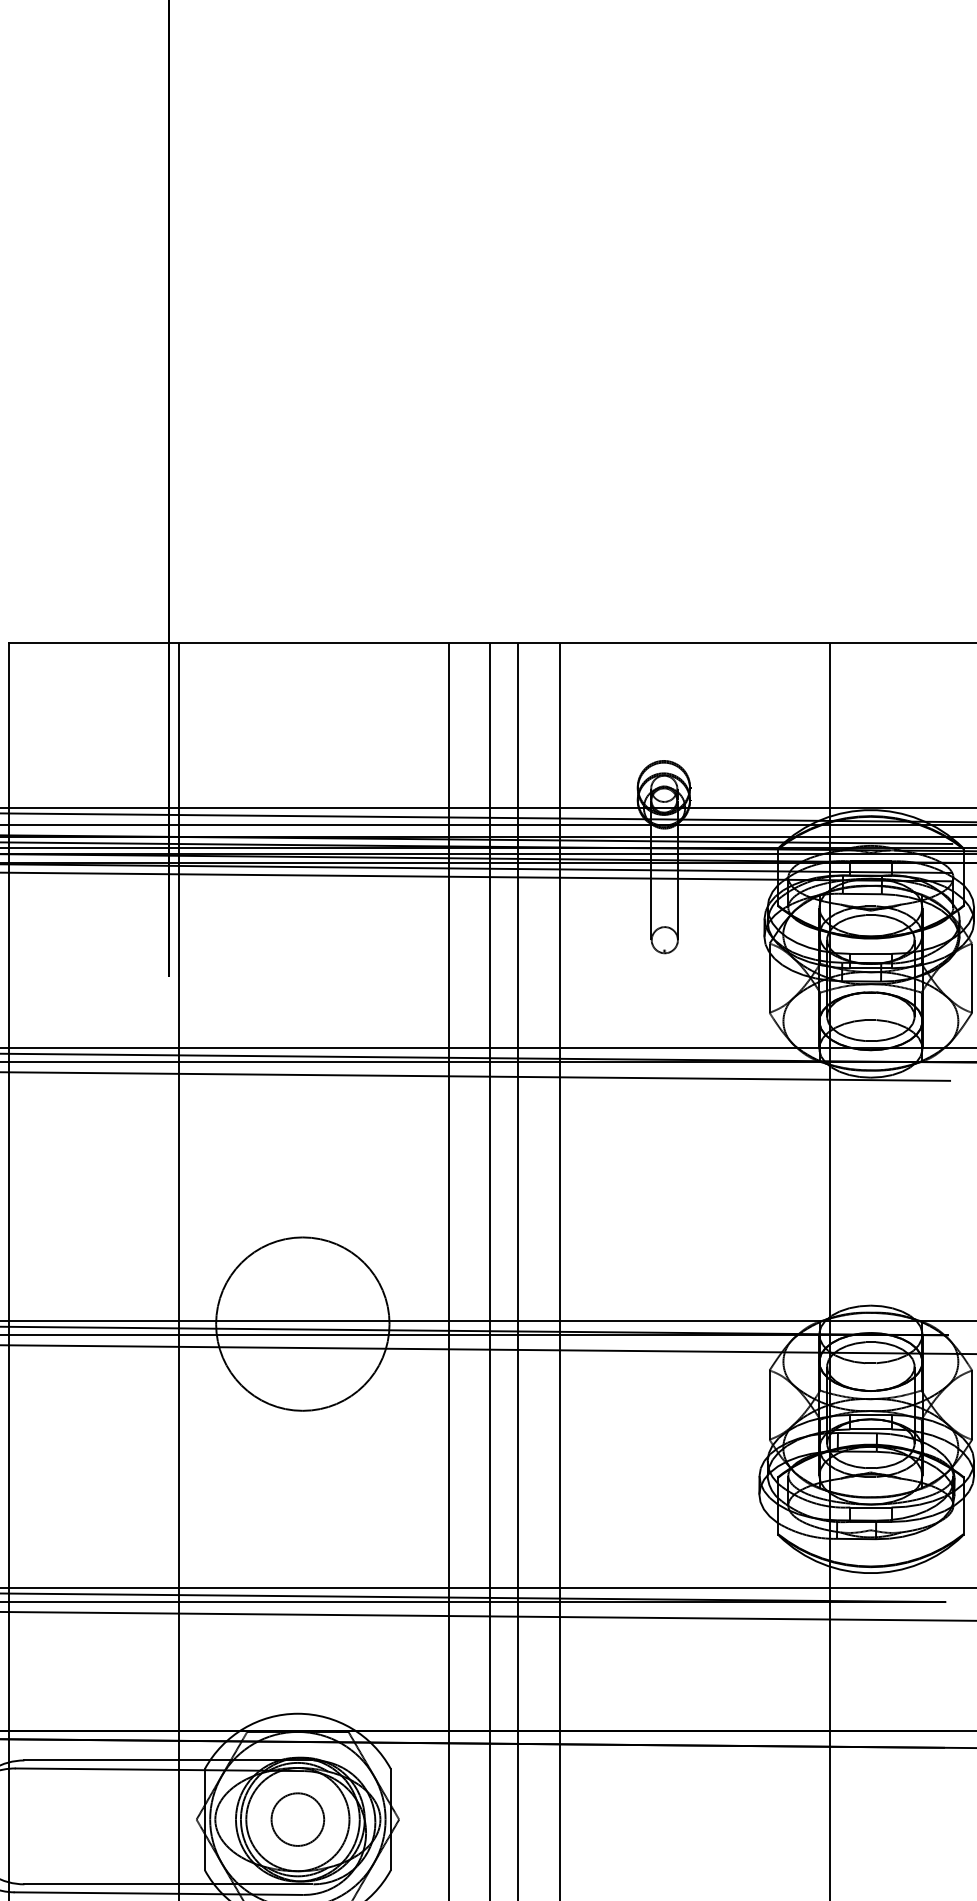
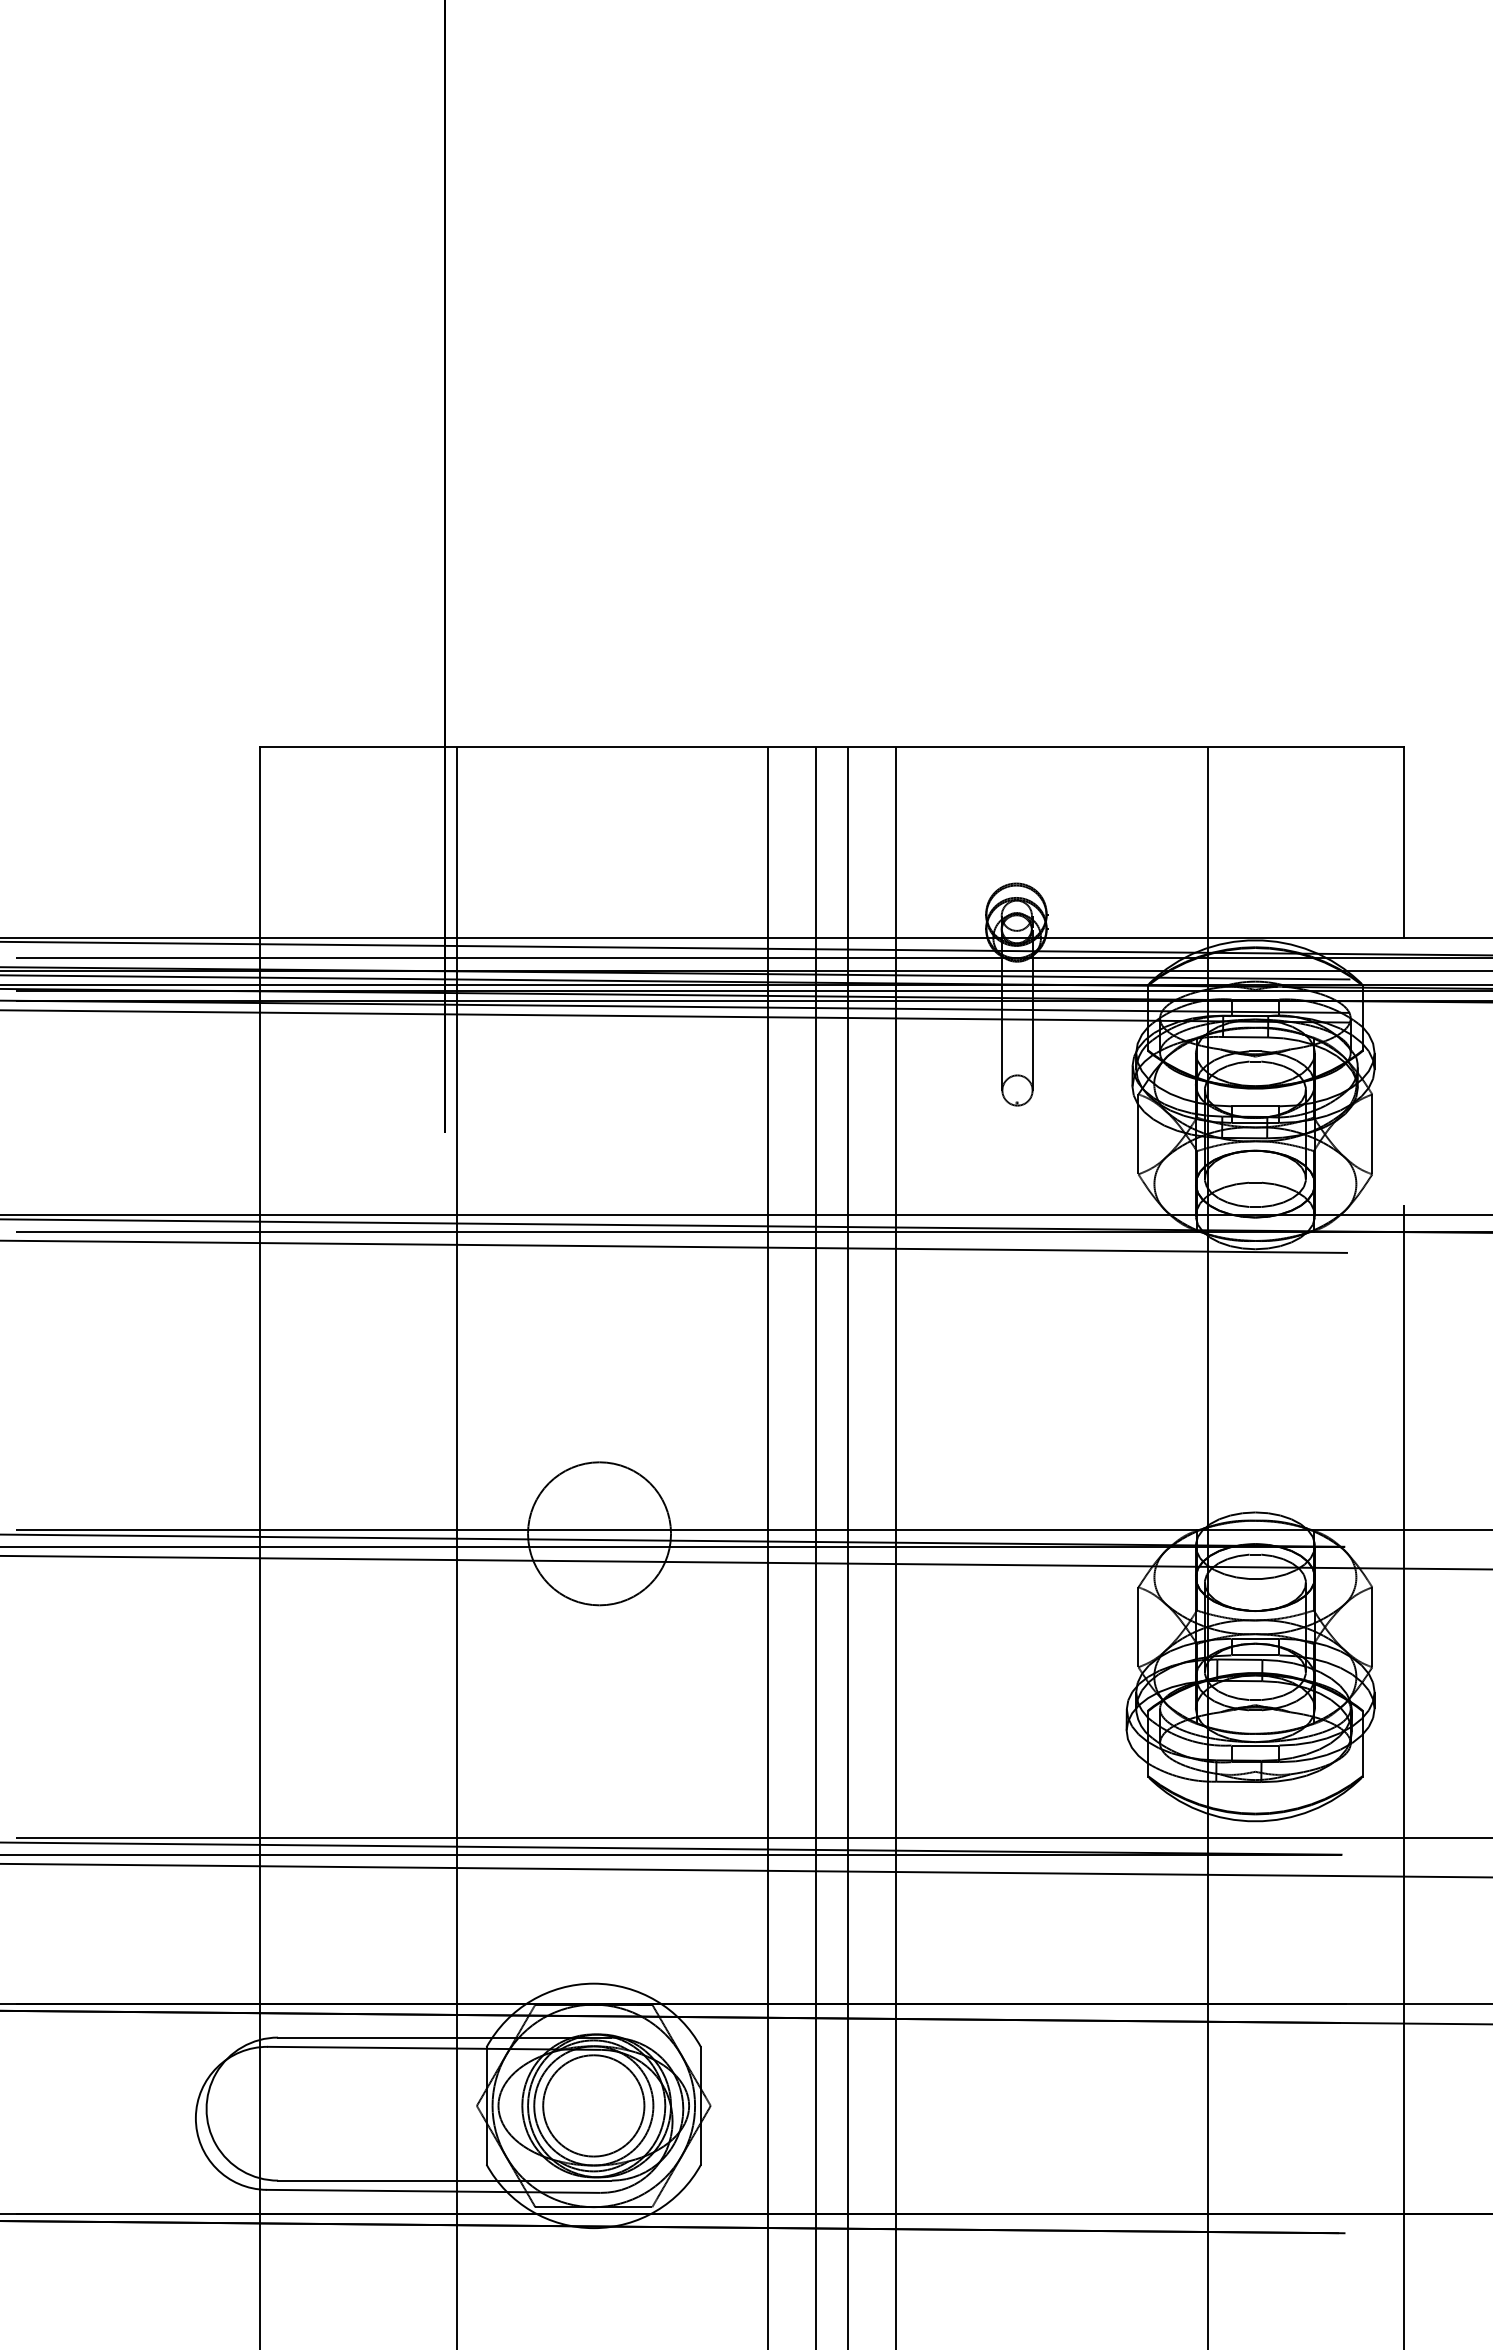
circle: (302, 1323) -> (599, 1533), size x0.71
circle: (297, 1819) -> (593, 2105), size x1.67

